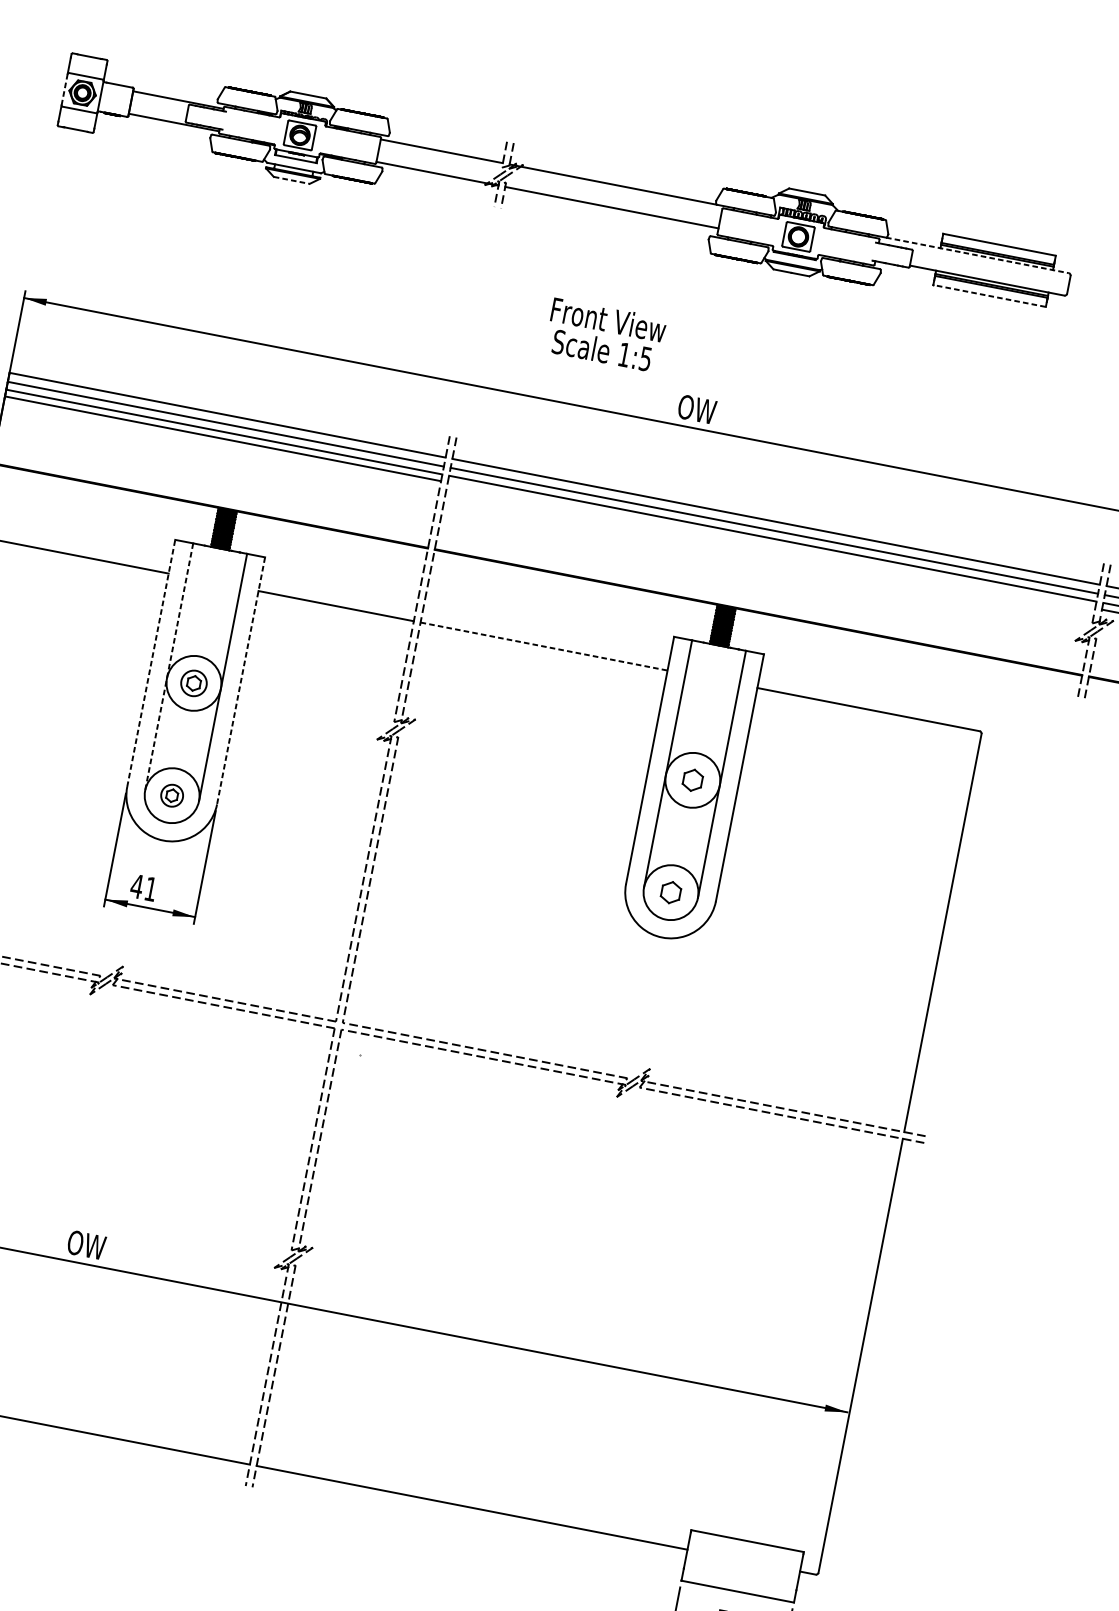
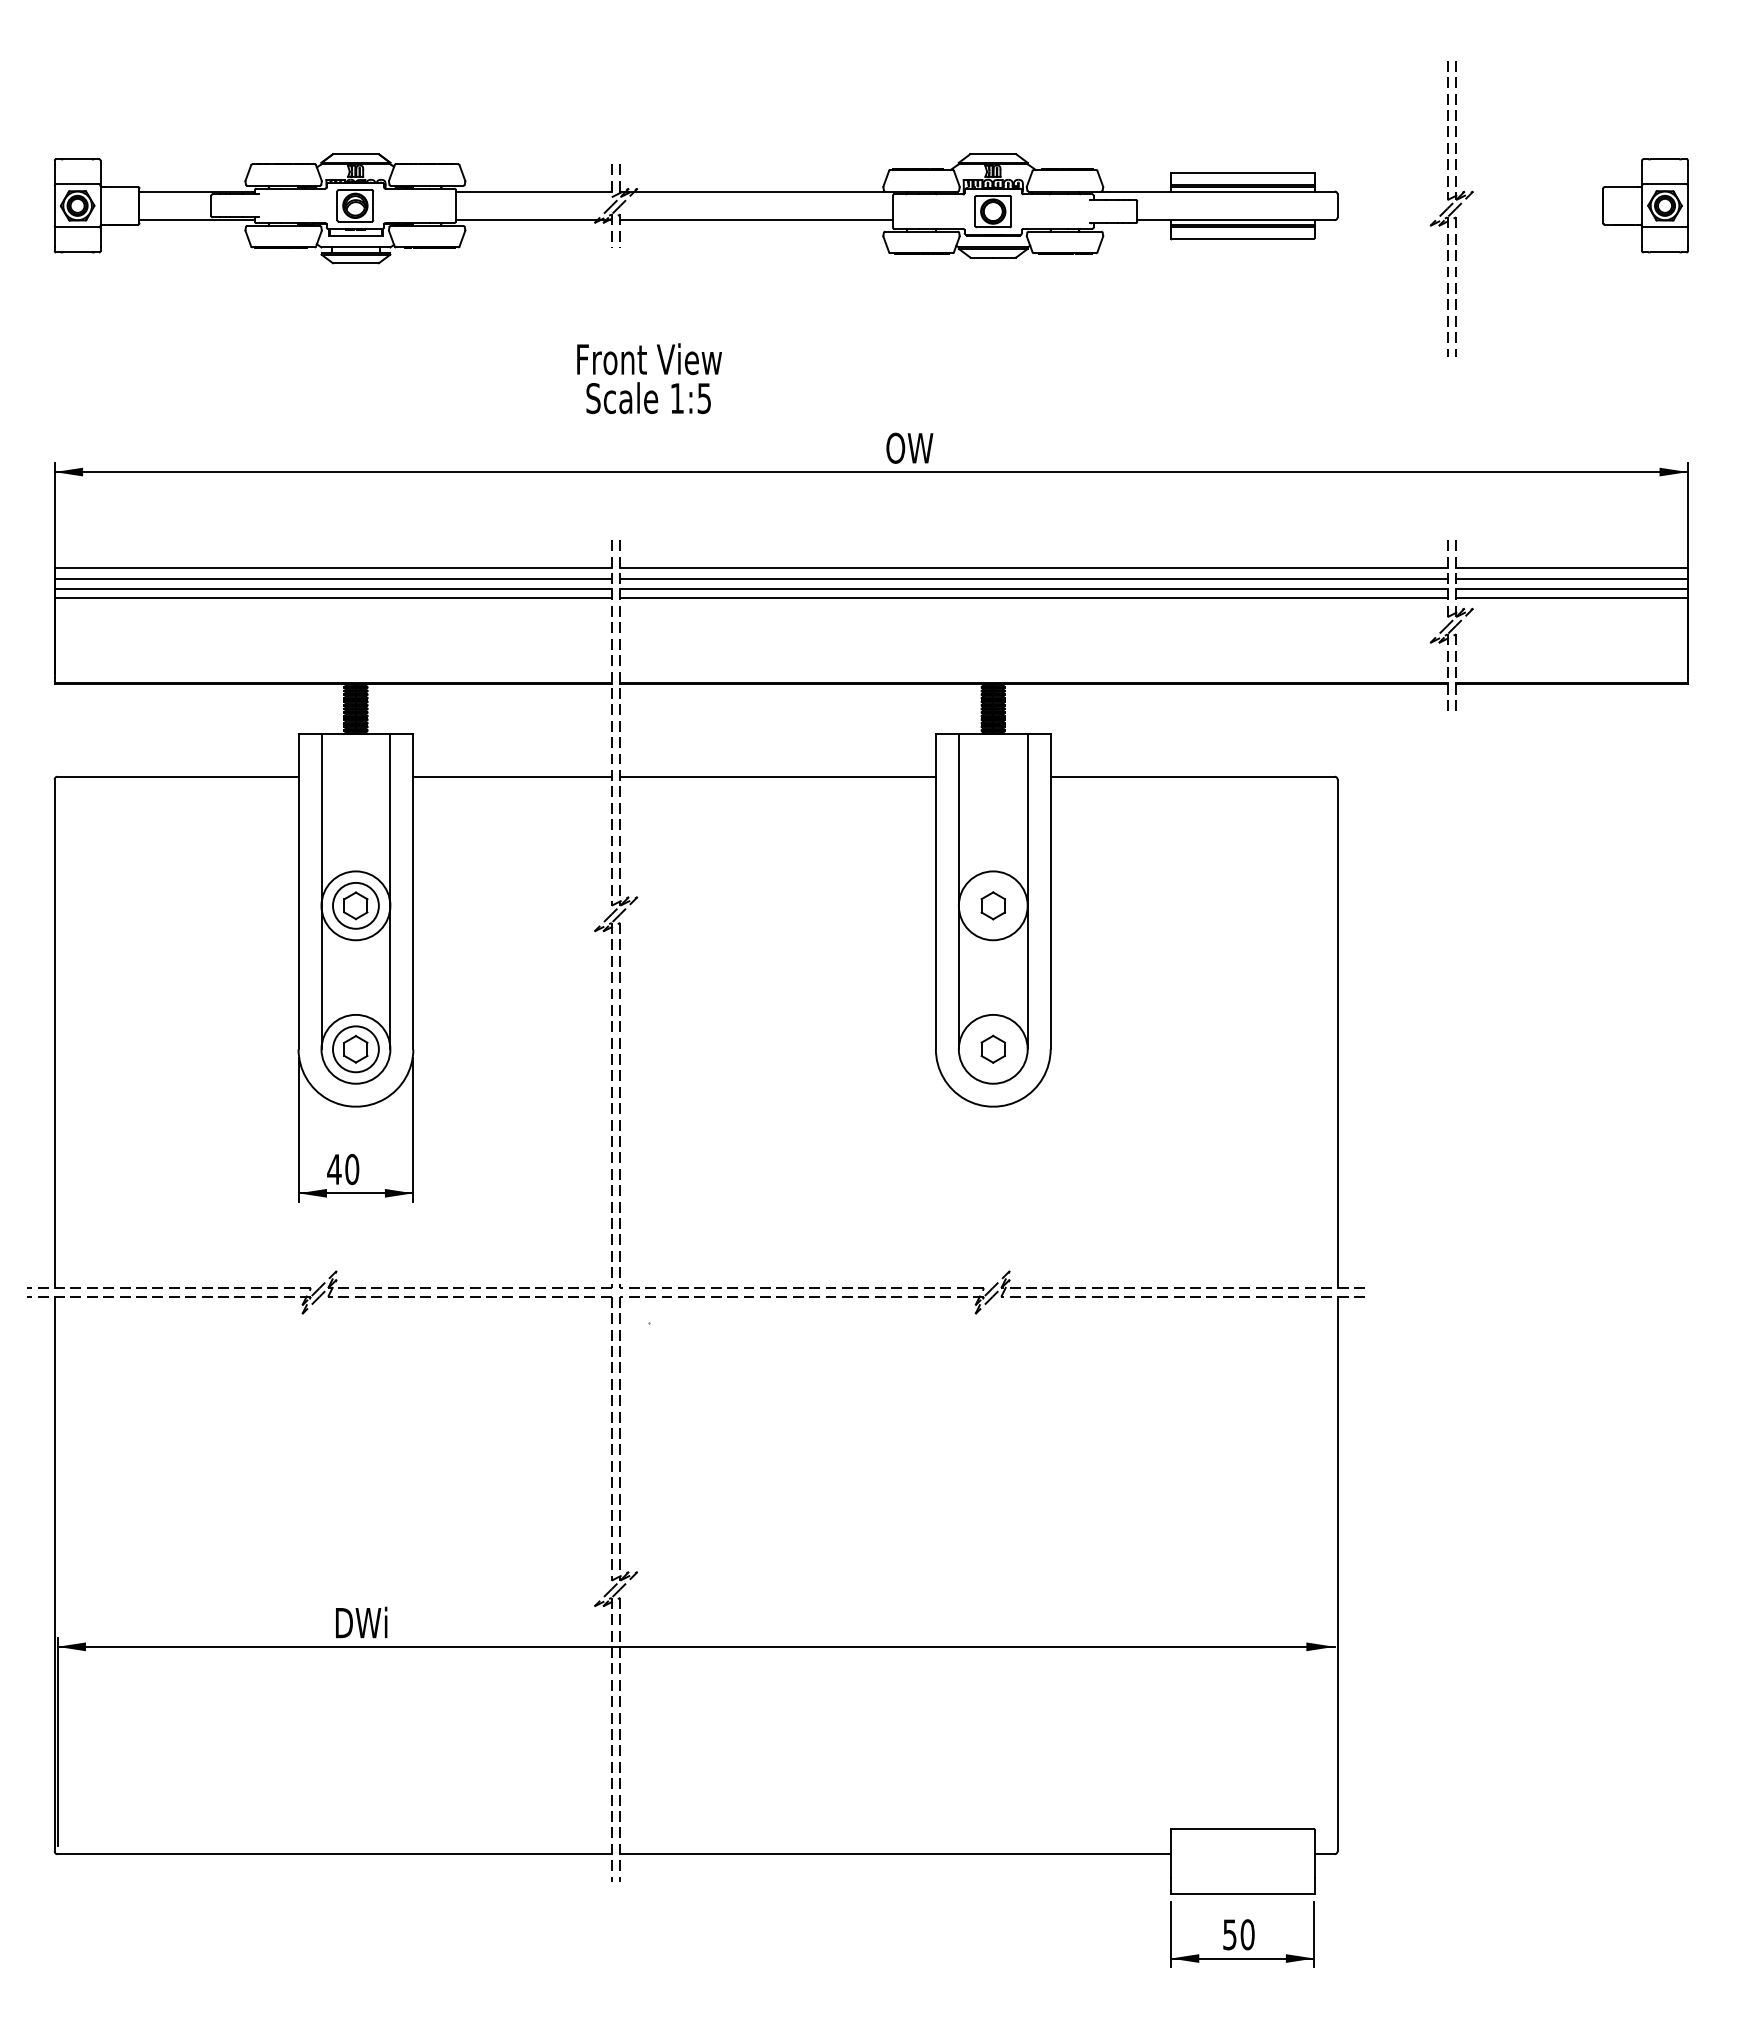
line: (64, 89) -> (54, 205), dashed -> solid
line: (291, 180) -> (355, 263), dashed -> solid
line: (977, 255) -> (1218, 191), dashed -> solid
line: (989, 295) -> (1242, 238), dashed -> solid
text: (605, 335) -> (649, 378), moved
line: (771, 545) -> (1033, 597), added
line: (544, 646) -> (778, 776), dashed -> solid
line: (151, 663) -> (298, 891), dashed -> solid
line: (169, 666) -> (321, 891), dashed -> solid
line: (241, 680) -> (413, 891), dashed -> solid
part: (193, 683) -> (355, 905), size x1.43
part: (171, 795) -> (355, 1049), size x1.67
text: (151, 889) -> (352, 1169), 41 -> 40
text: (88, 1245) -> (360, 1622), OW -> DWi

